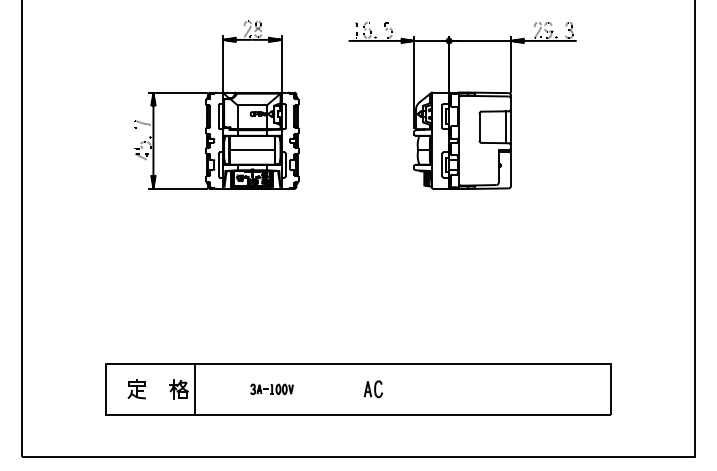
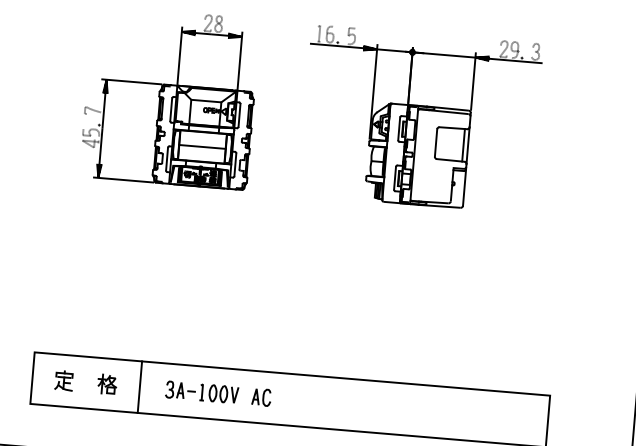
line: (195, 389) -> (140, 387), moved
part: (271, 389) -> (201, 392), size x1.67
part: (372, 389) -> (260, 397), moved

